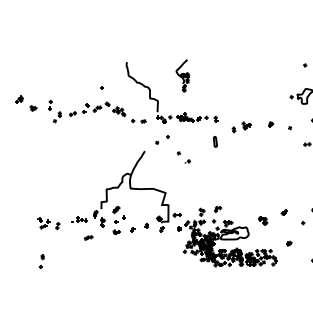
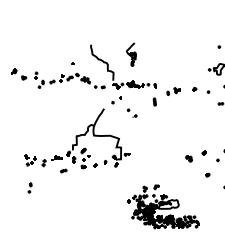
part: (48, 223) -> (34, 160), size x1.4
part: (227, 236) -> (163, 206), moved

